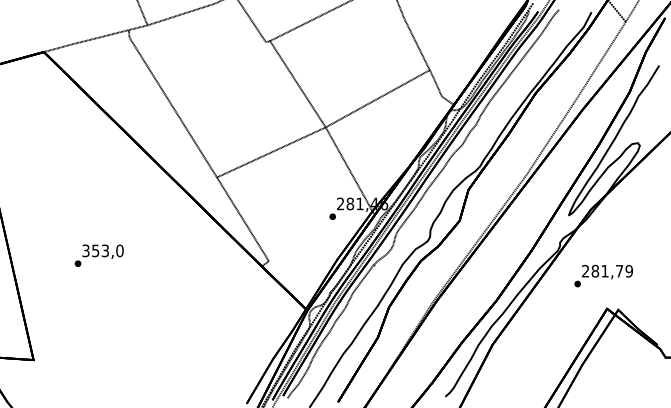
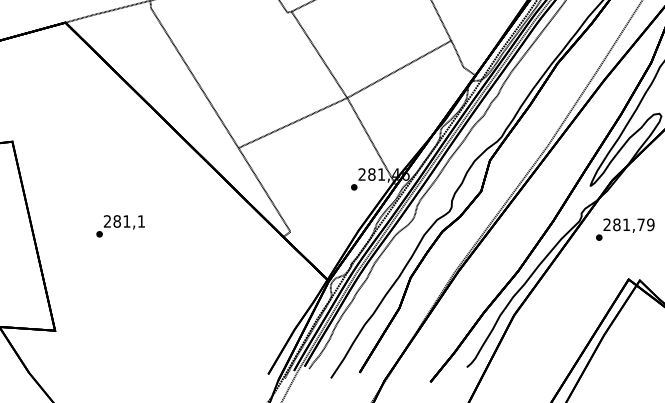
text: (102, 250) -> (124, 221), 353,0 -> 281,1
text: (603, 276) -> (625, 230), moved

